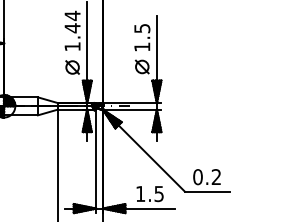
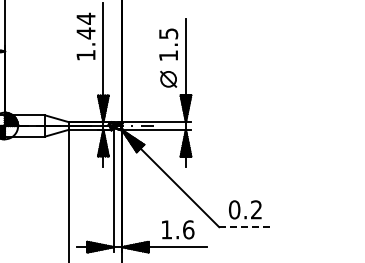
part: (72, 67) -> (85, 79), removed
line: (208, 192) -> (246, 227), solid -> dashed
text: (159, 193) -> (188, 229), 1.5 -> 1.6

